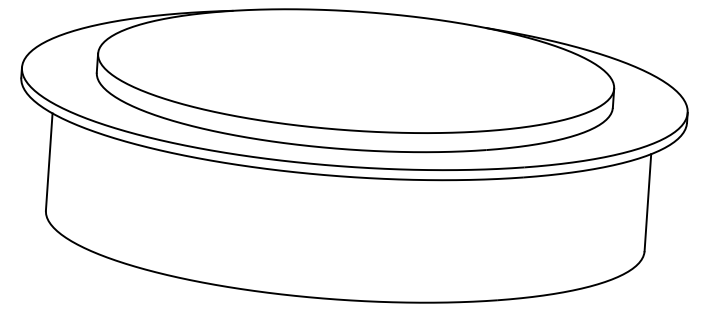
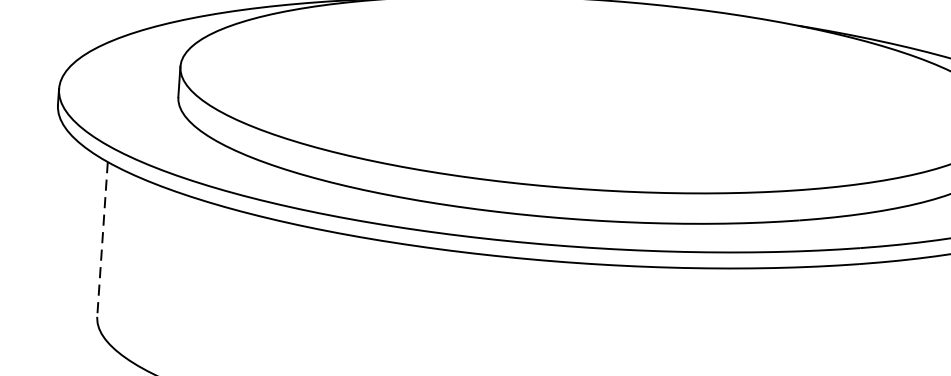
line: (49, 161) -> (102, 238), solid -> dashed

